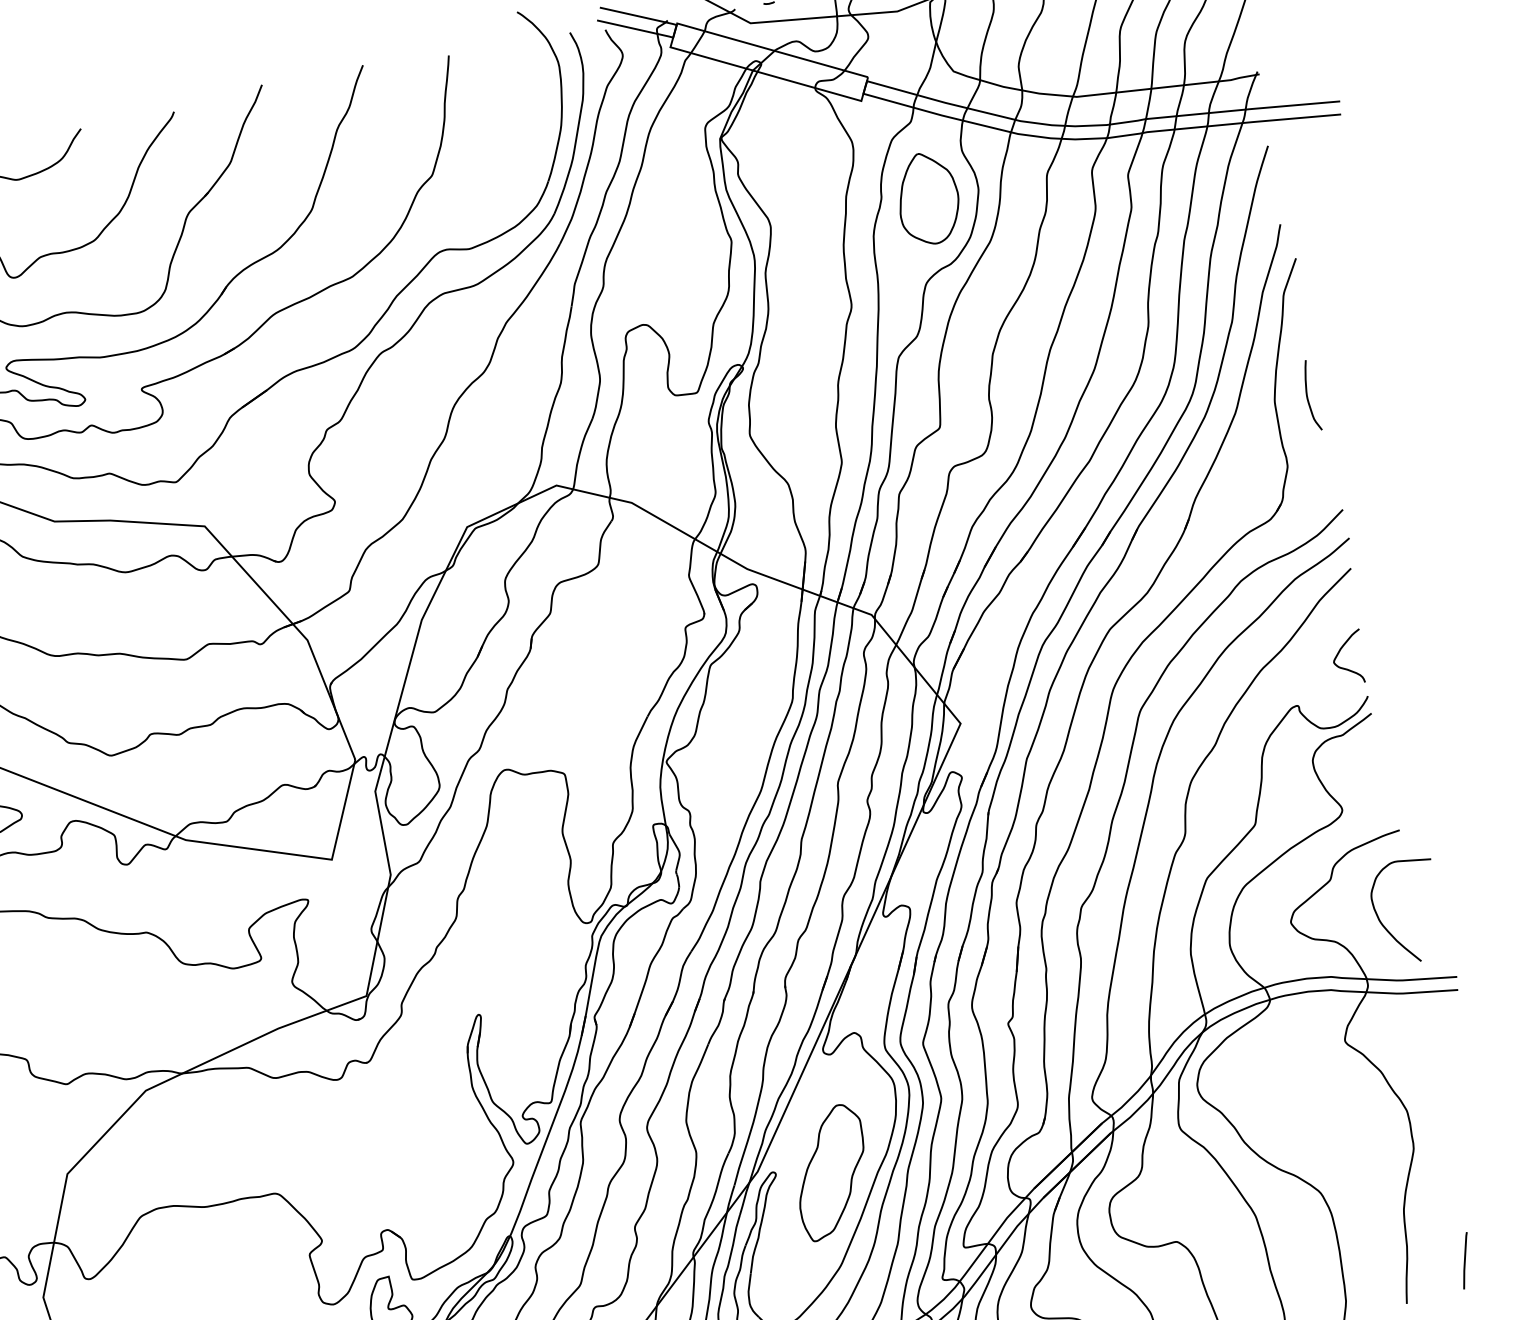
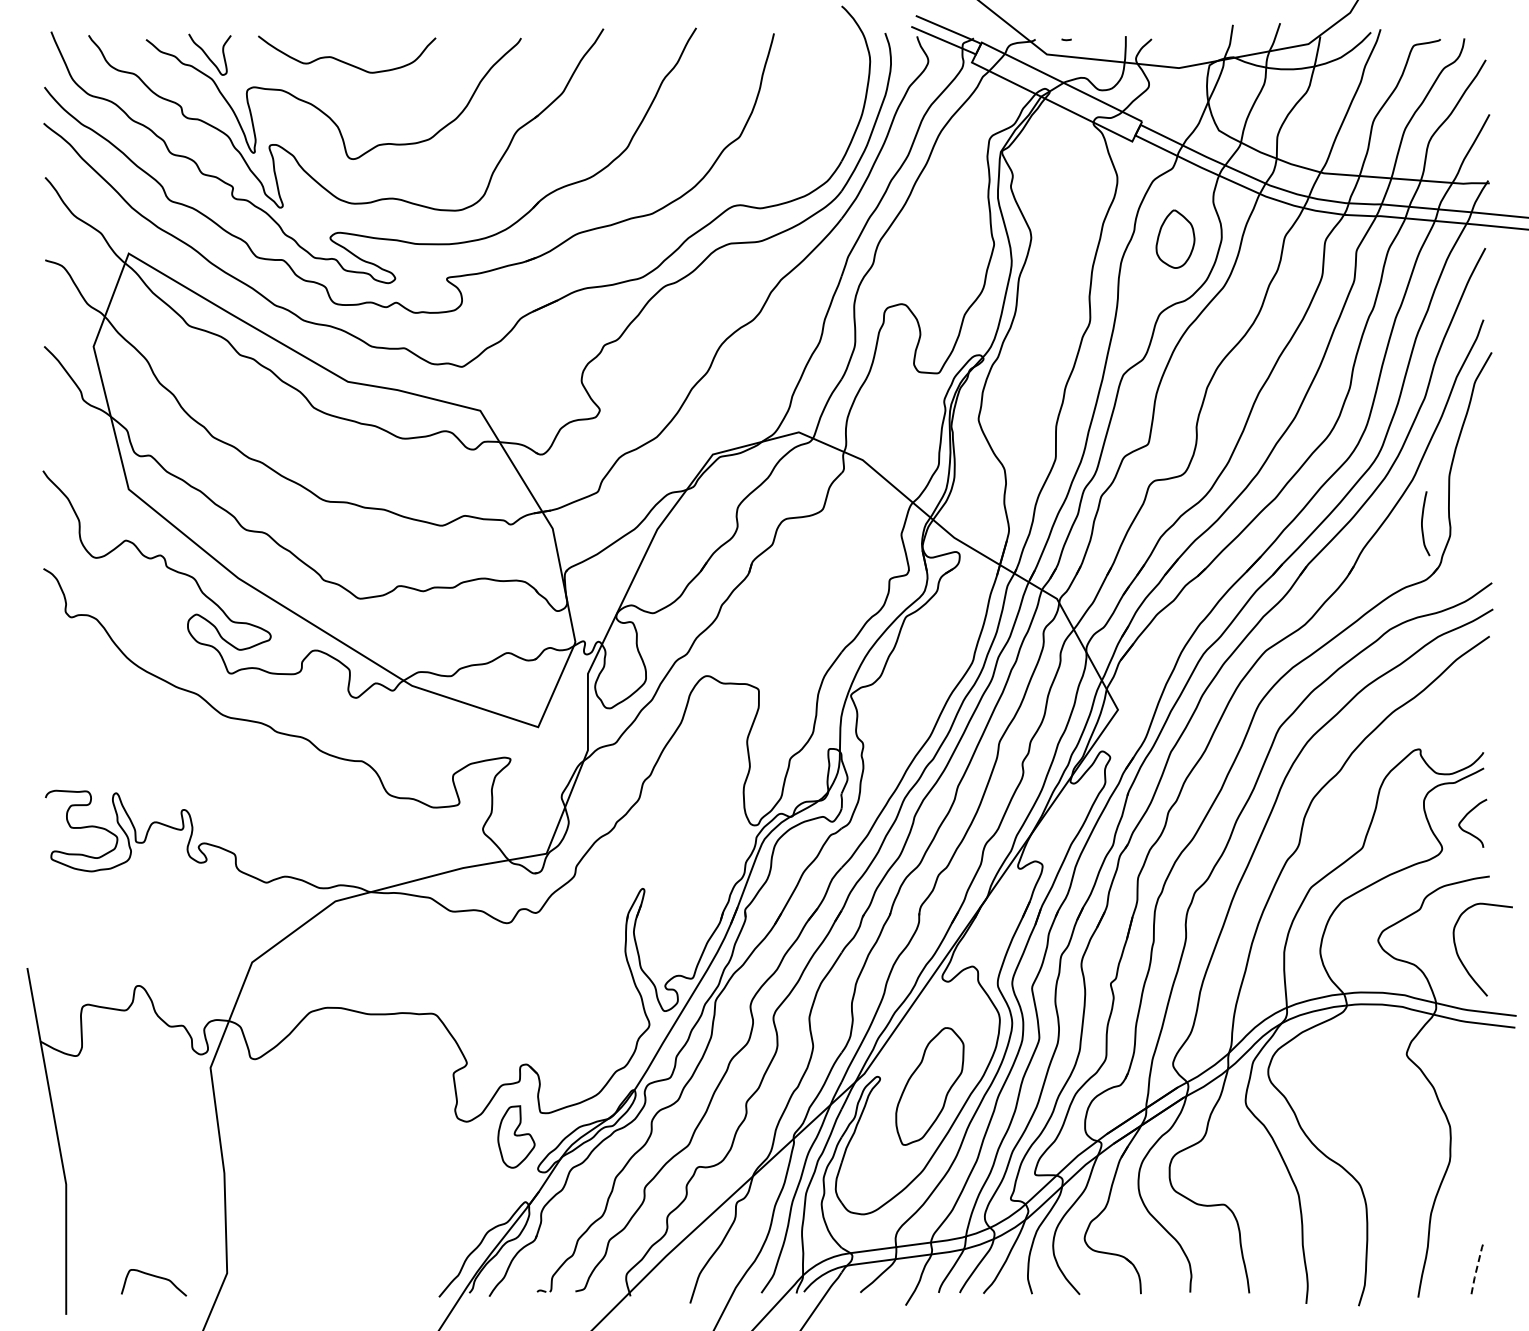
part: (928, 199) -> (1175, 239), size x0.7
curve: (1307, 396) -> (1422, 523), moved
curve: (1340, 651) -> (1466, 816), moved
line: (1464, 1260) -> (1476, 1268), solid -> dashed

